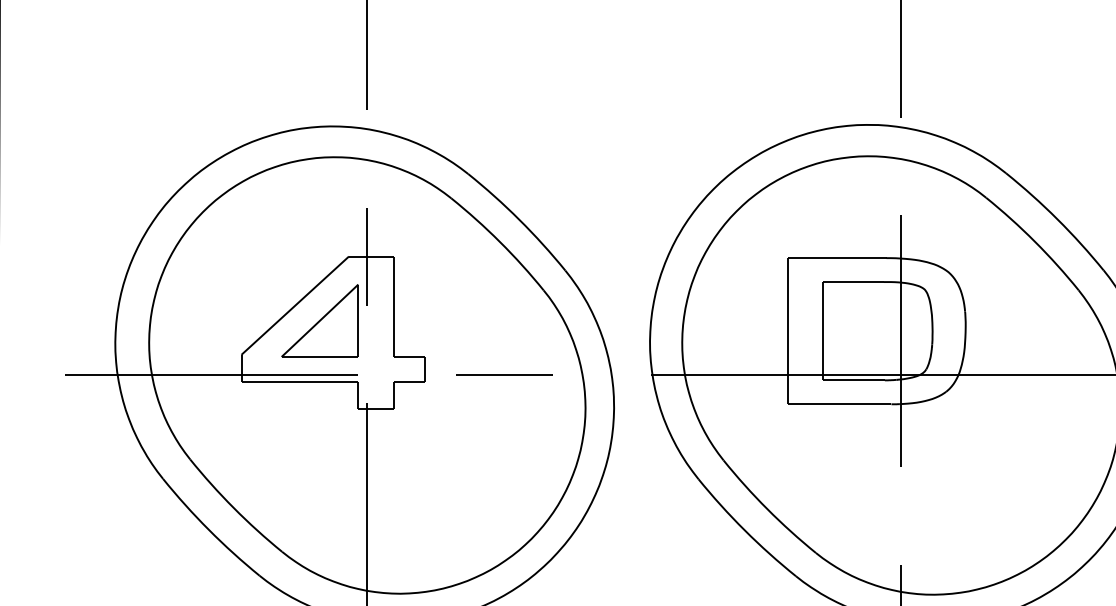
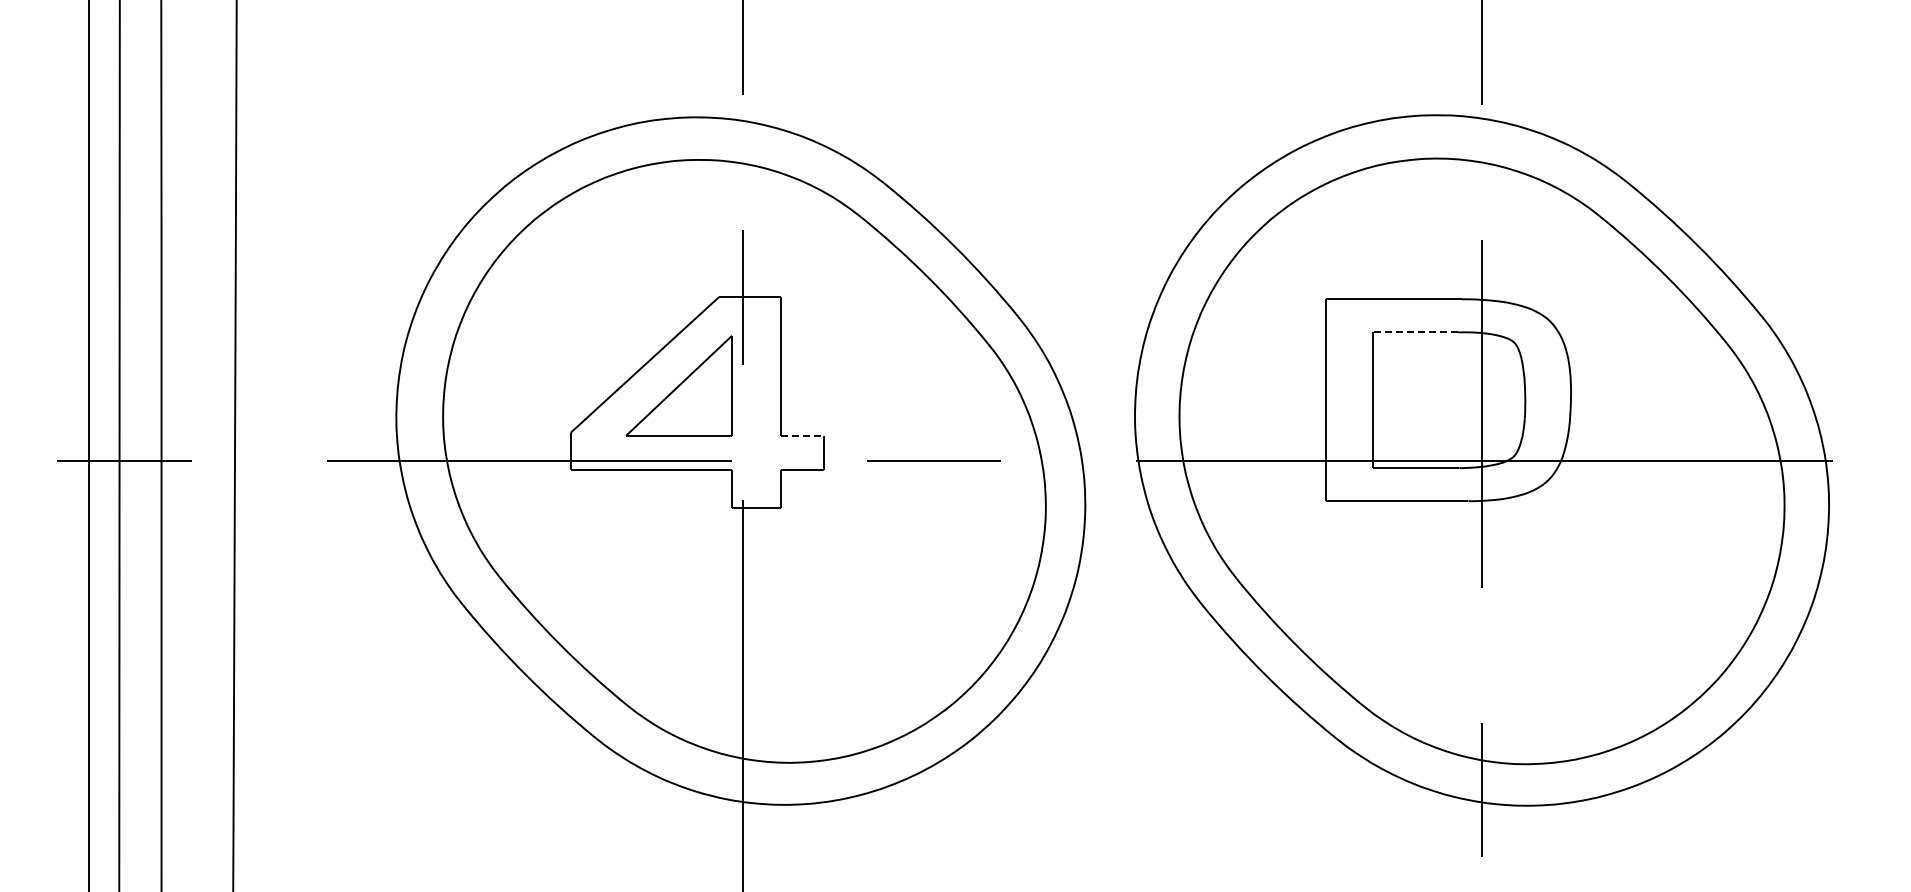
line: (853, 282) -> (1415, 332), solid -> dashed
line: (409, 356) -> (802, 435), solid -> dashed

